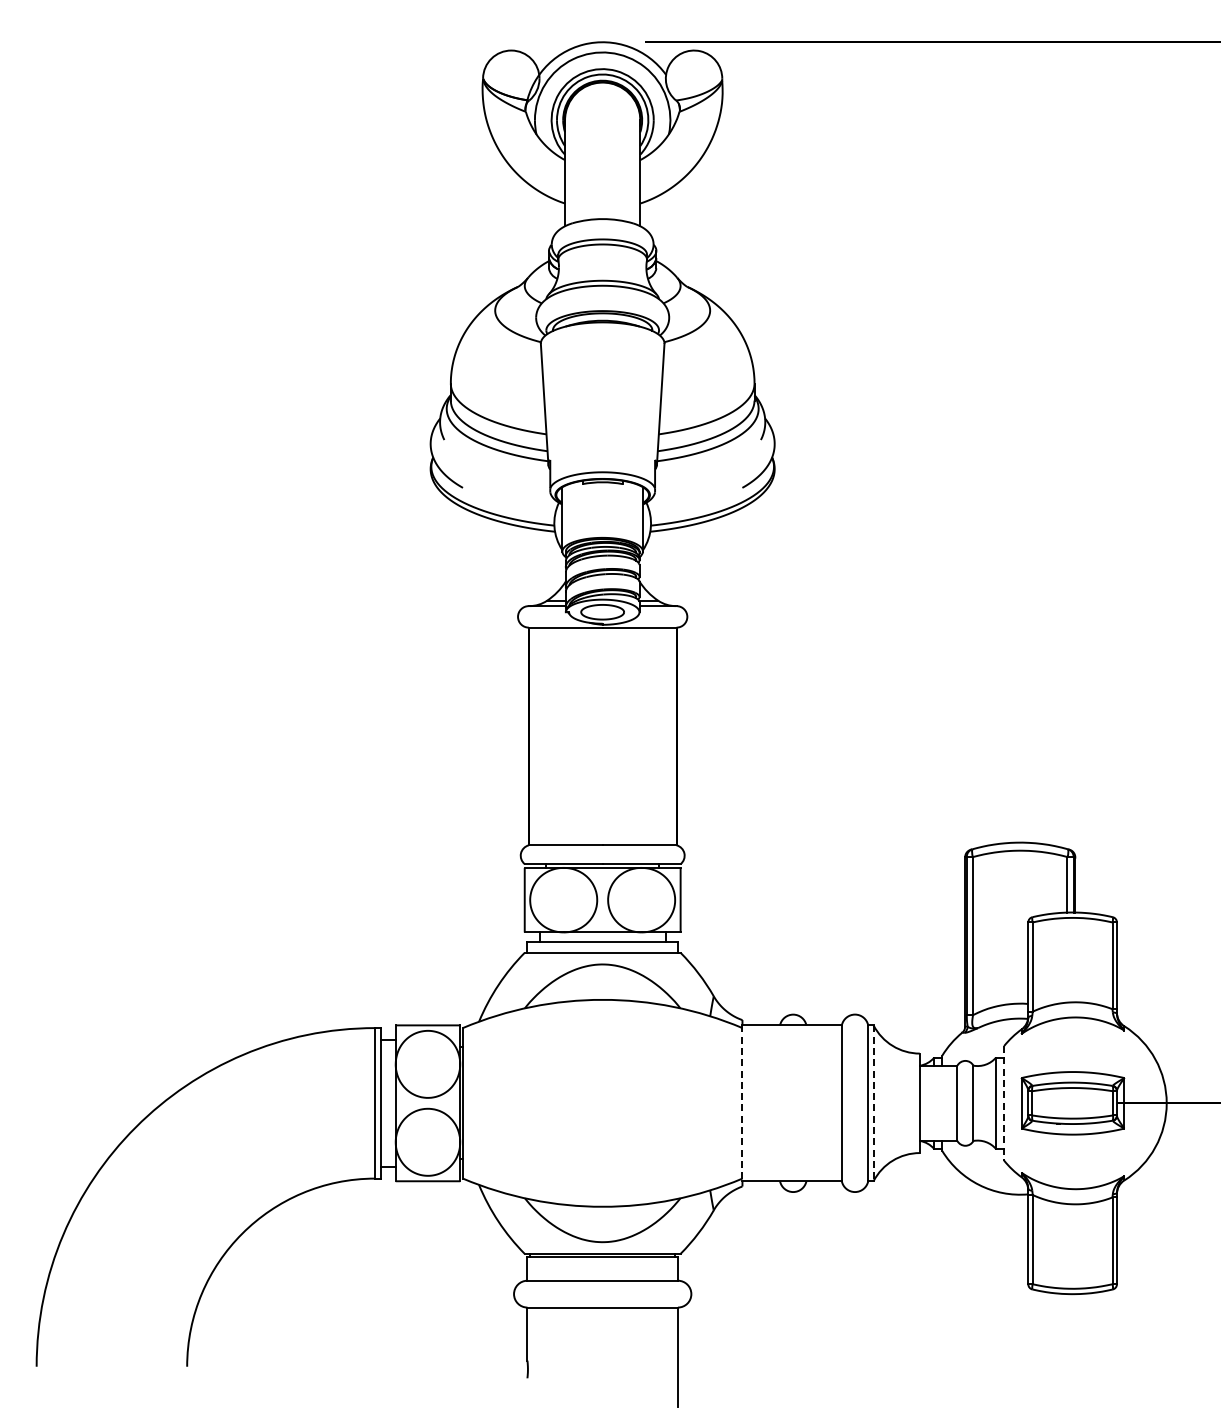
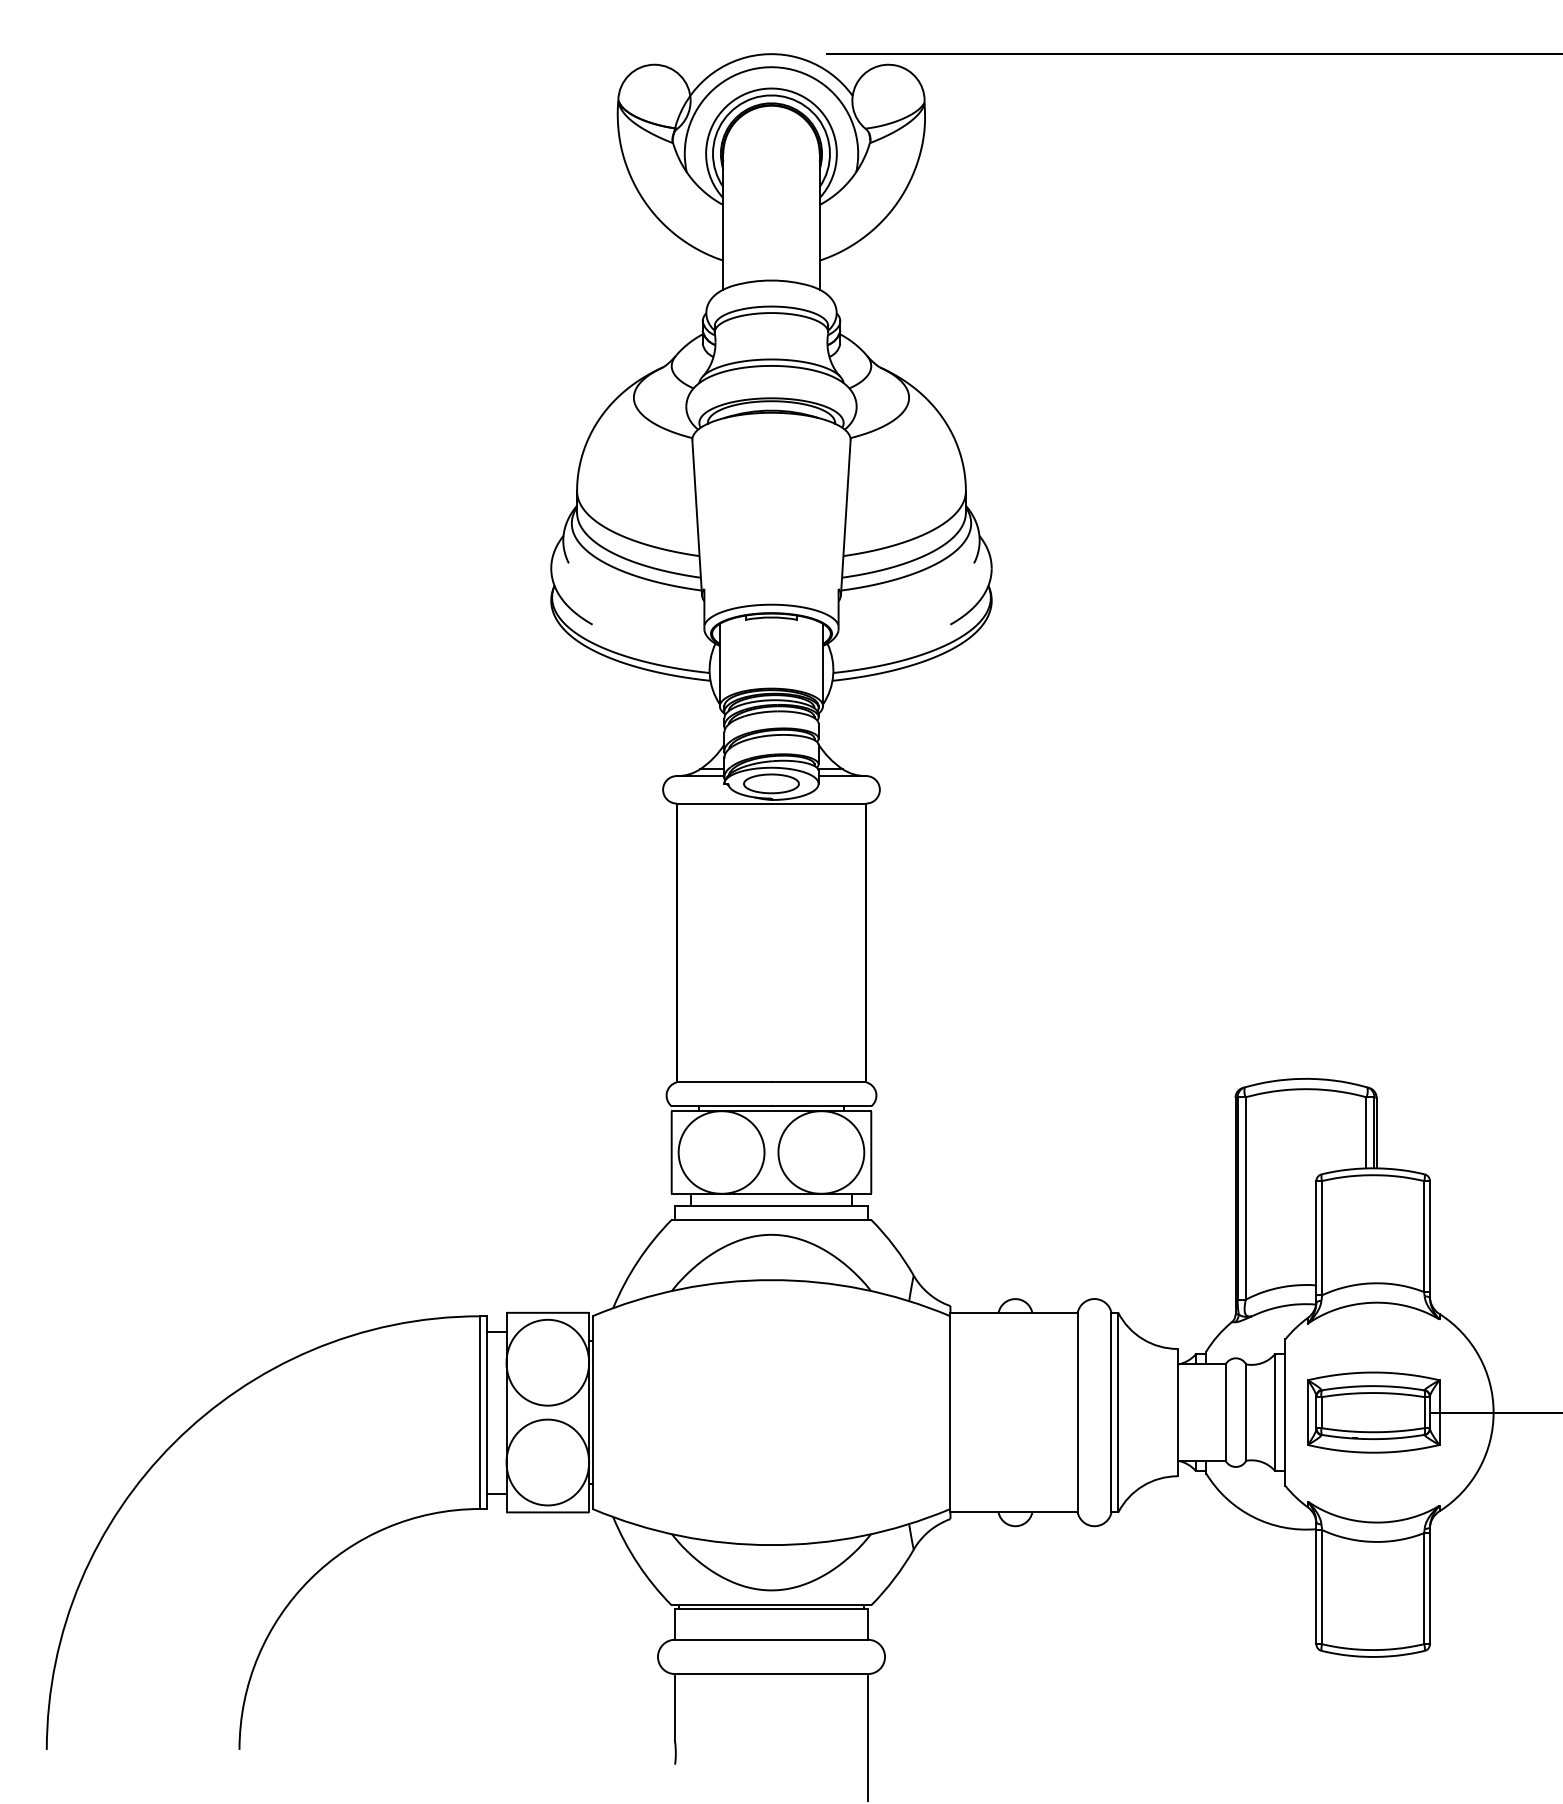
line: (742, 1103) -> (950, 1412), dashed -> solid
line: (873, 1103) -> (1118, 1412), dashed -> solid
line: (1004, 1103) -> (1285, 1412), dashed -> solid

